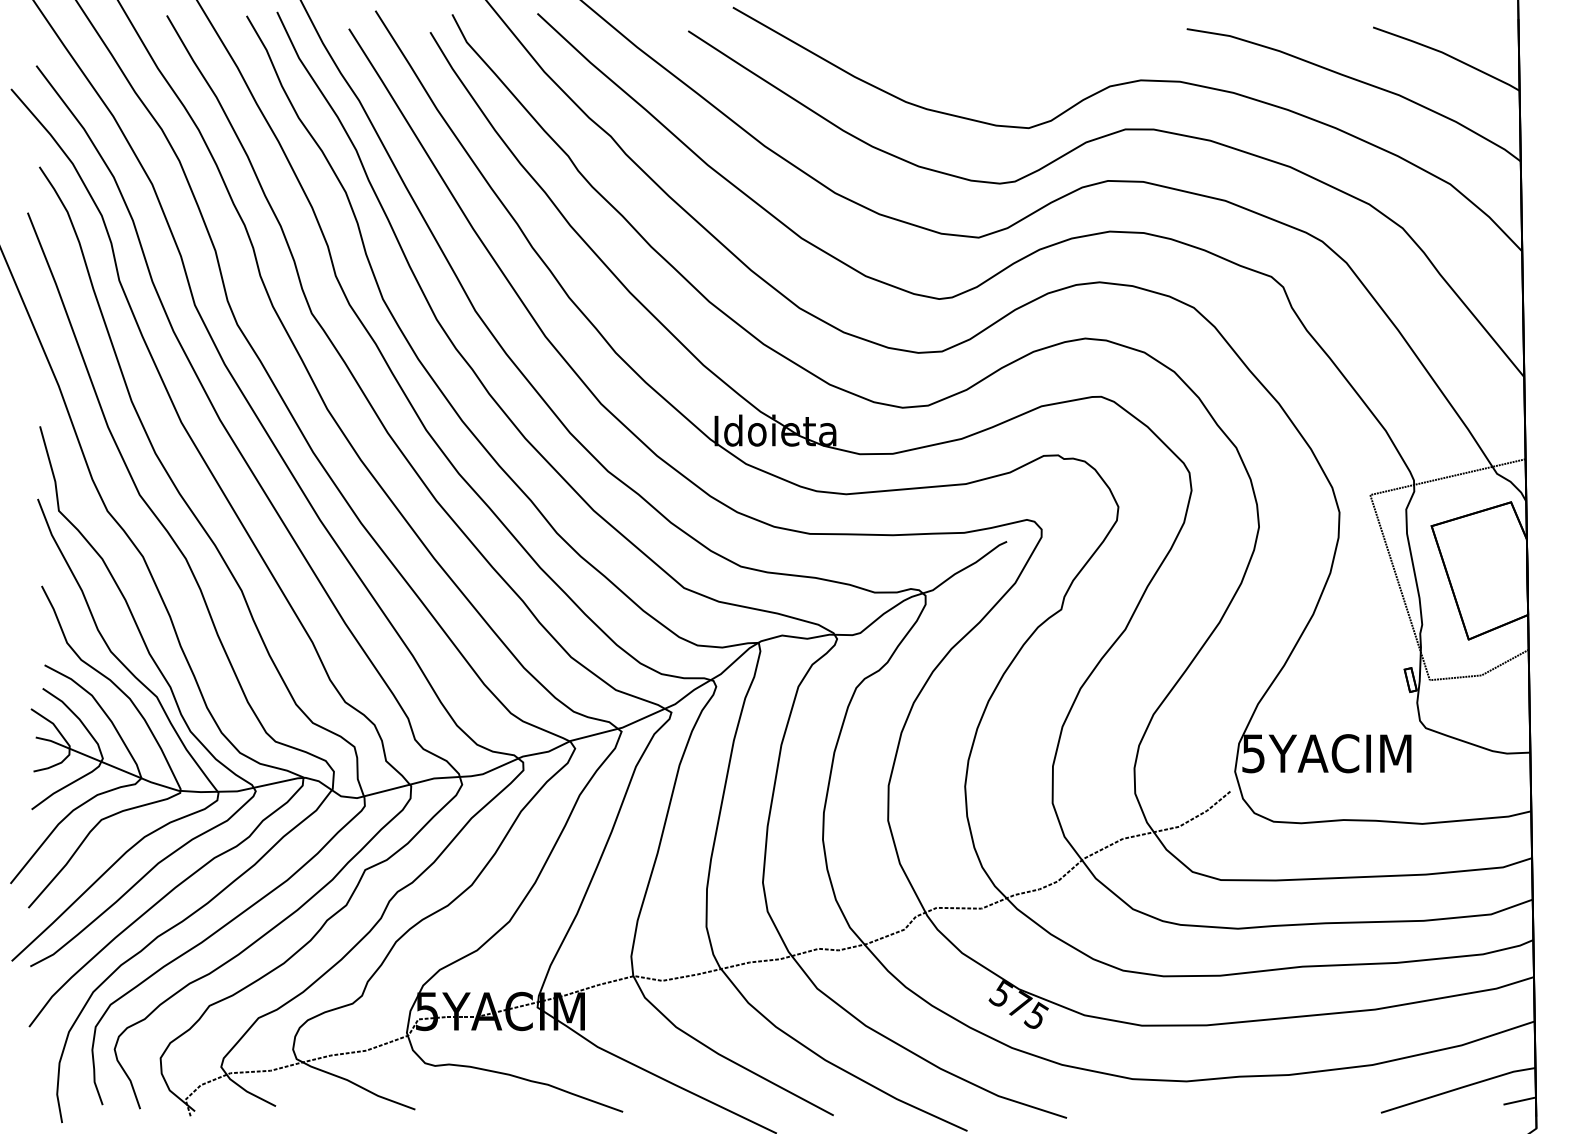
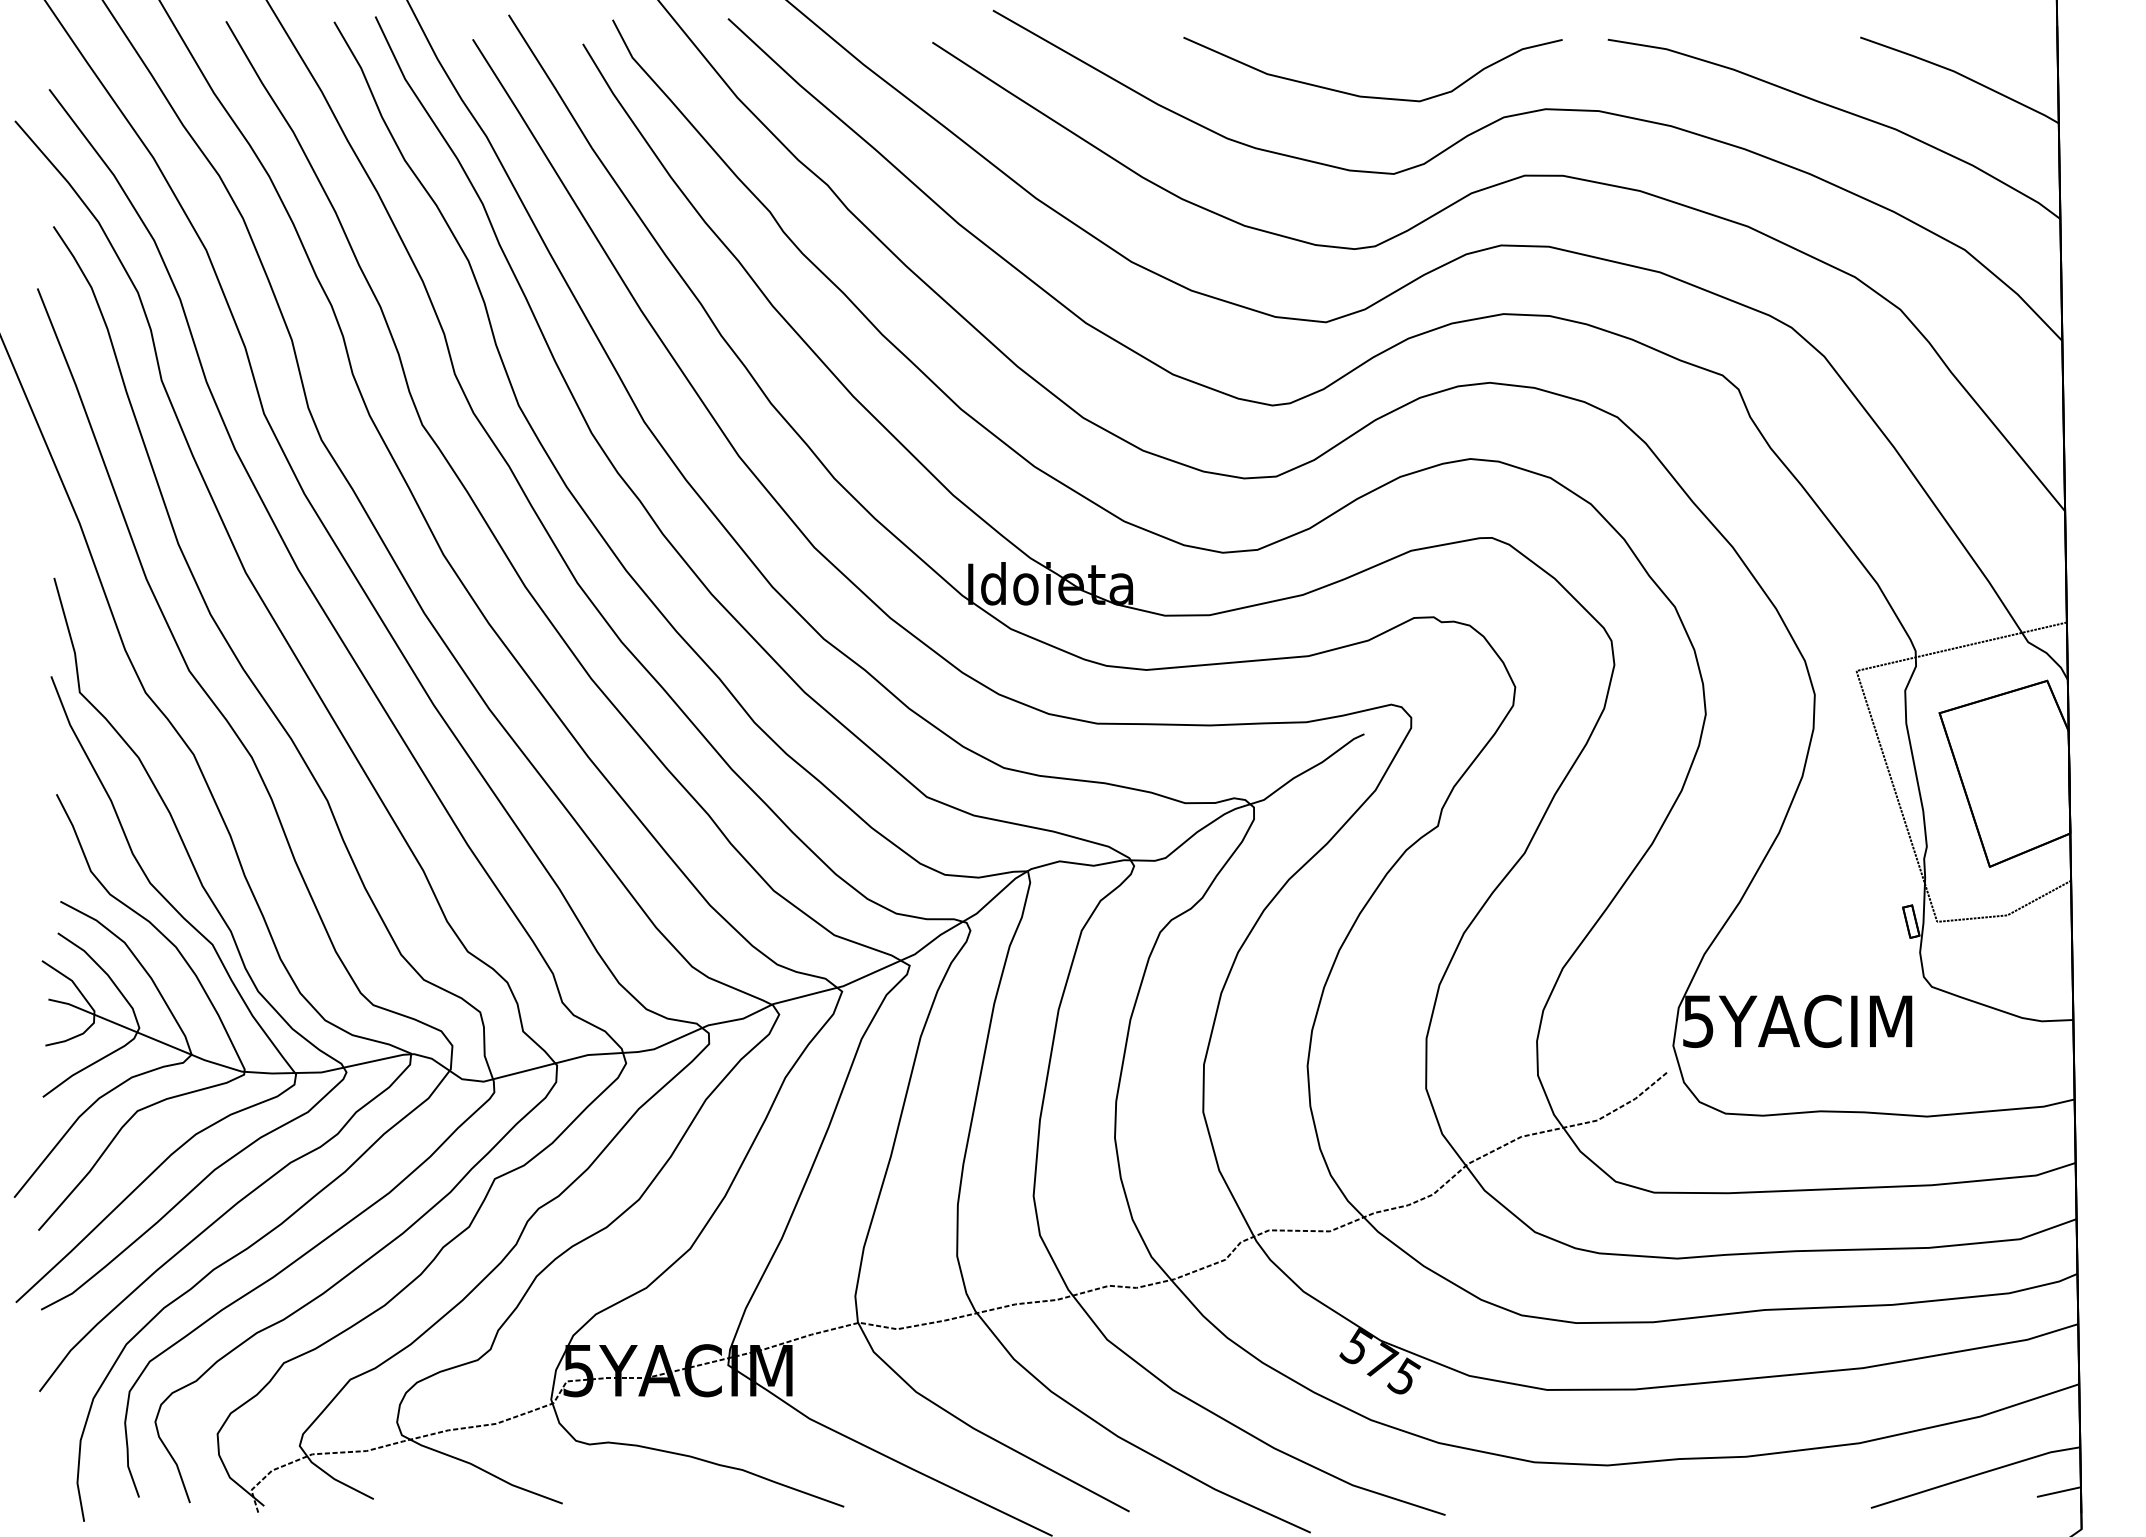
curve: (1013, 70) -> (1372, 96), added

